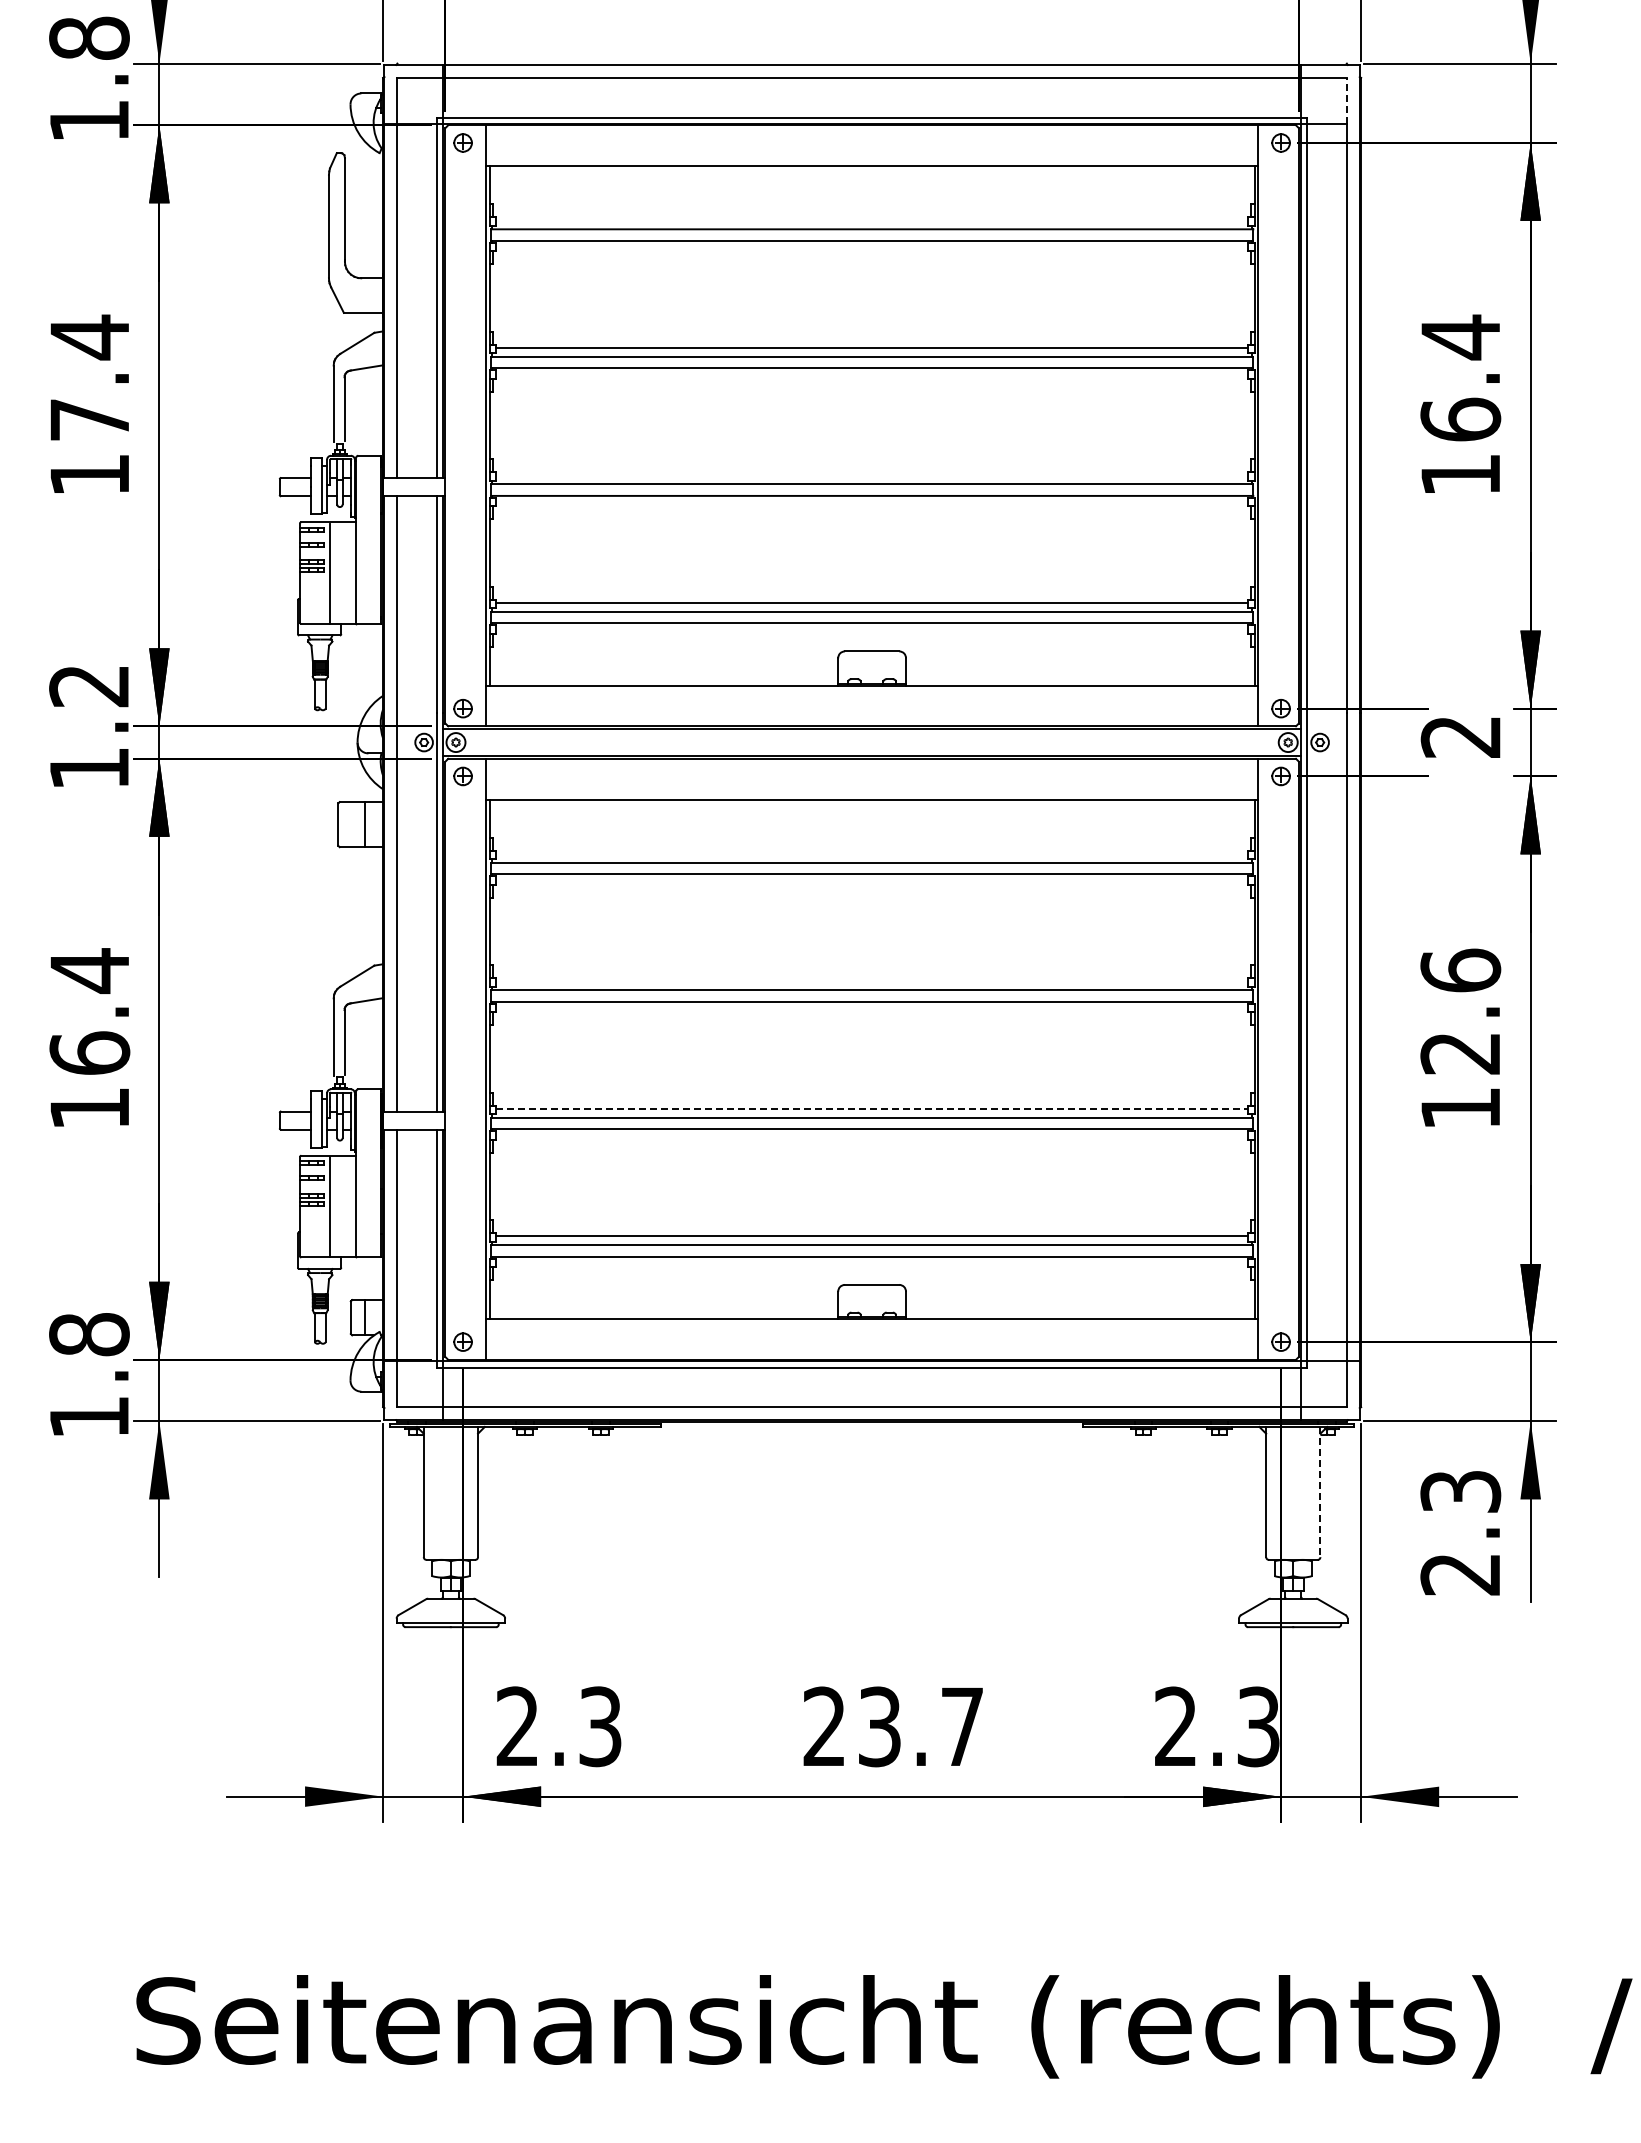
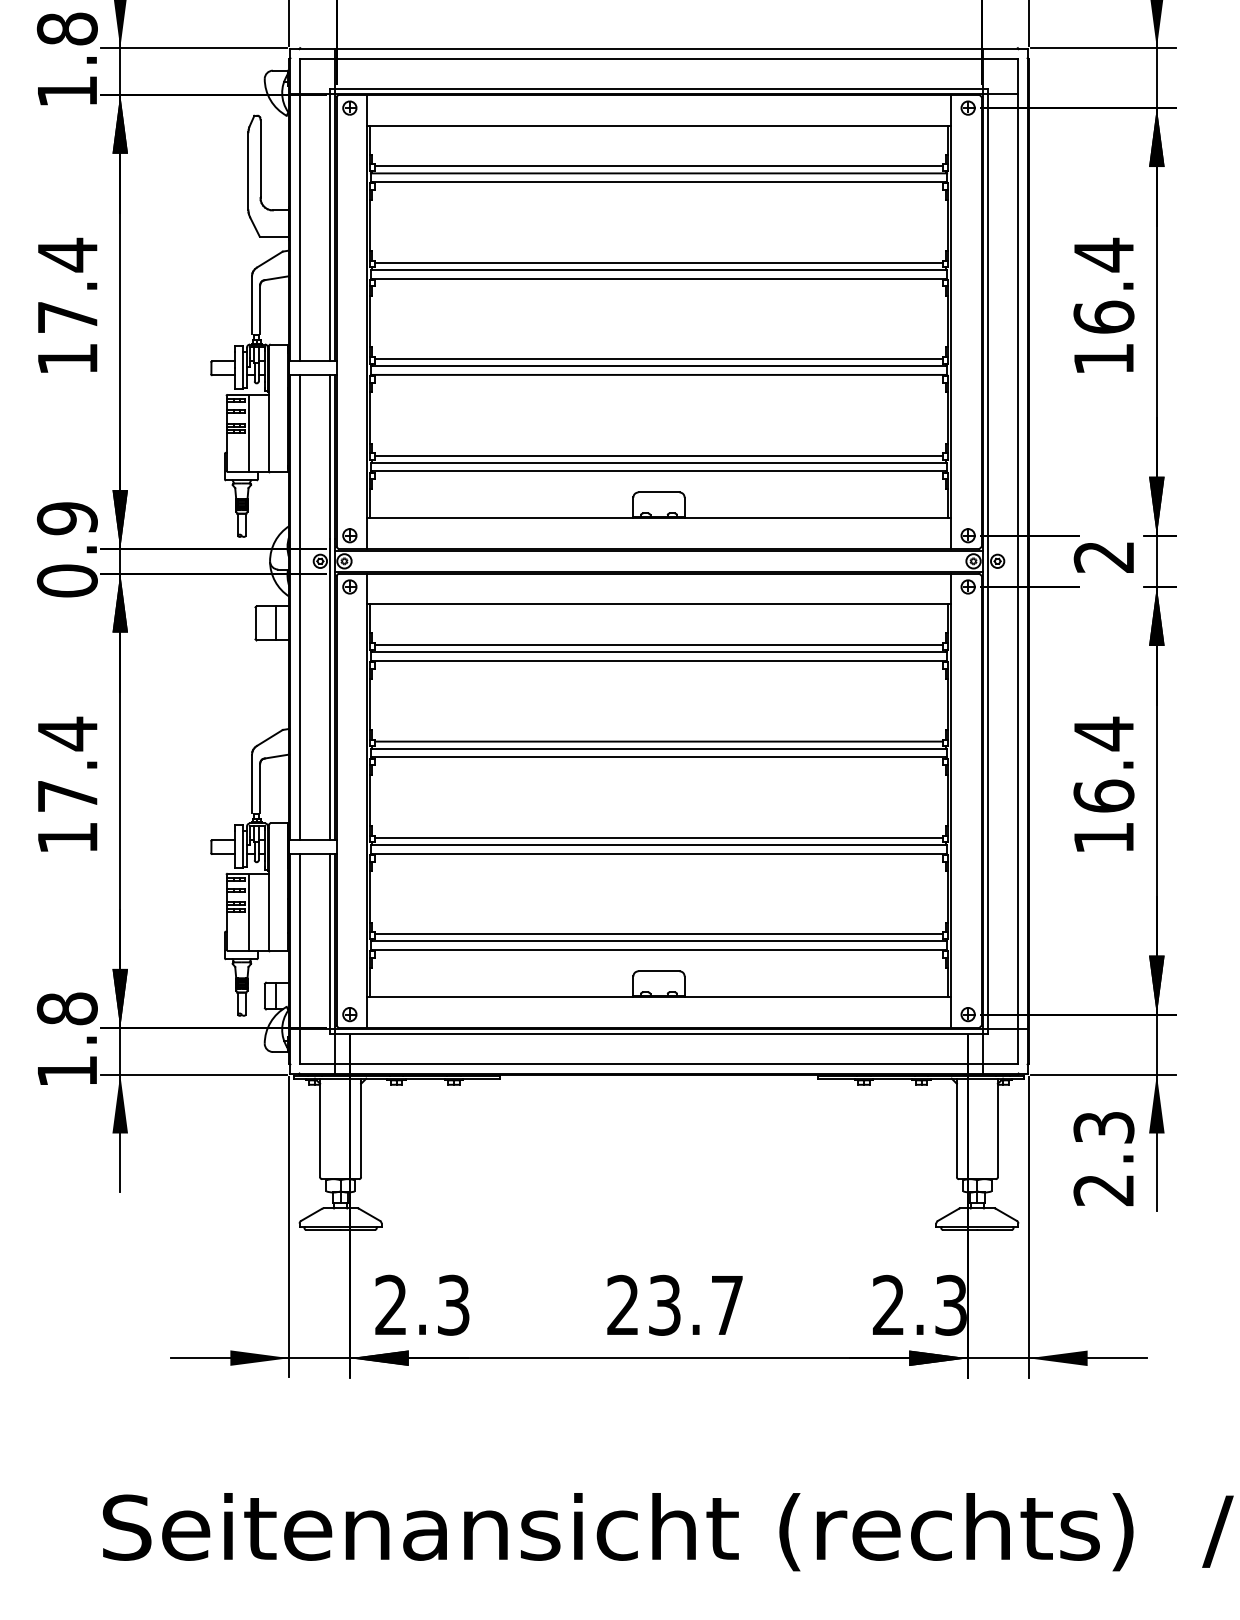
line: (1346, 100) -> (1017, 76), dashed -> solid
line: (871, 219) -> (658, 165), added
line: (871, 475) -> (658, 359), added
text: (89, 727) -> (67, 549), 1.2 -> 0.9
line: (871, 853) -> (658, 645), added
line: (871, 981) -> (658, 741), added
text: (1460, 1011) -> (1103, 764), 12.6 -> 16.4
text: (89, 1052) -> (67, 795), 16.4 -> 17.4
line: (872, 1108) -> (659, 837), dashed -> solid
line: (1320, 1492) -> (997, 1128), dashed -> solid

